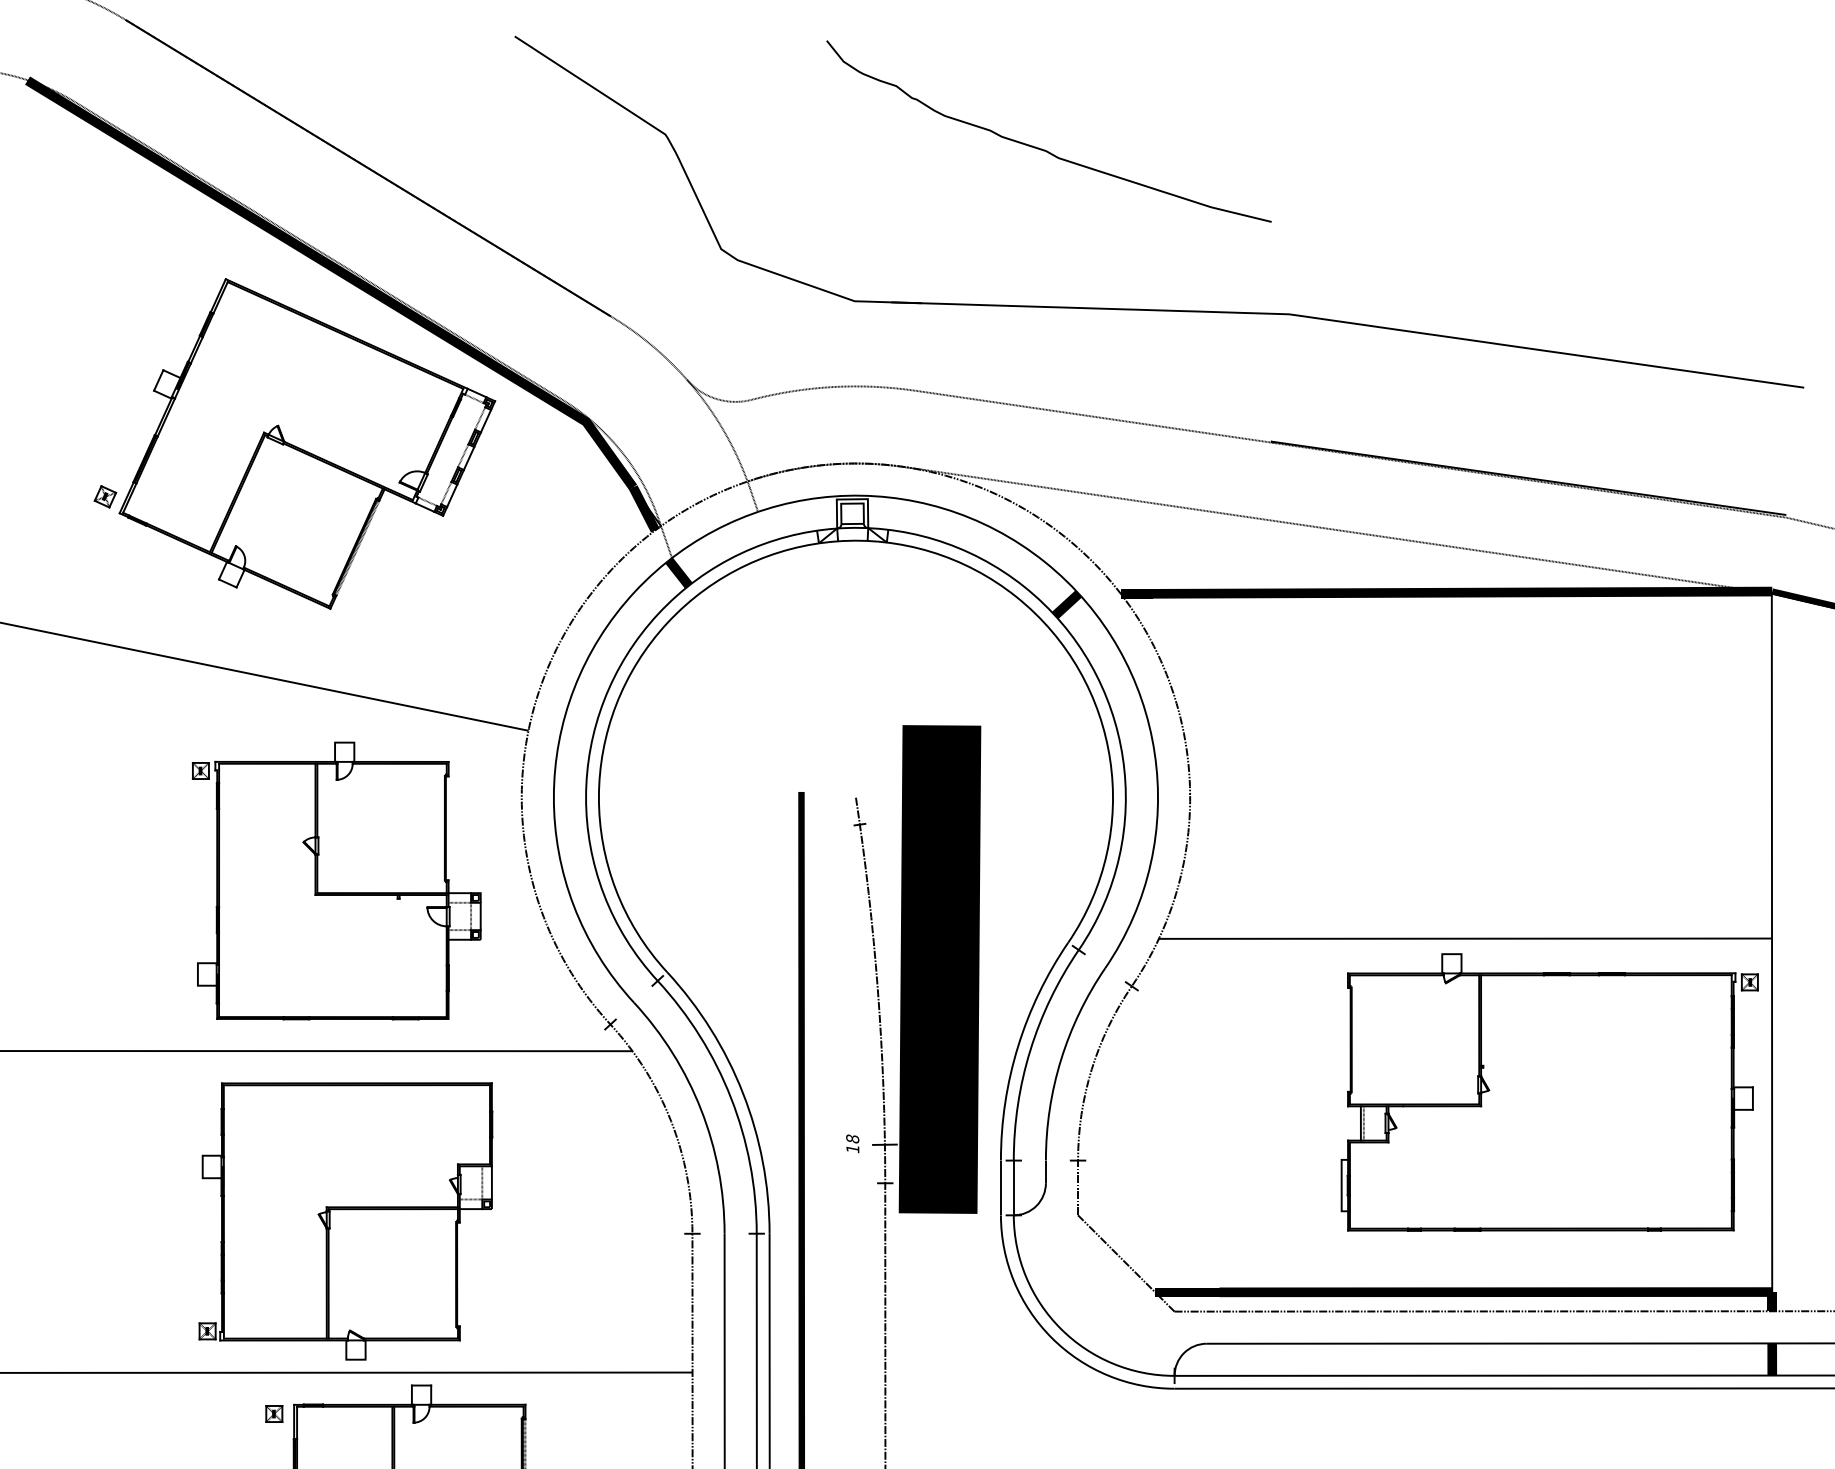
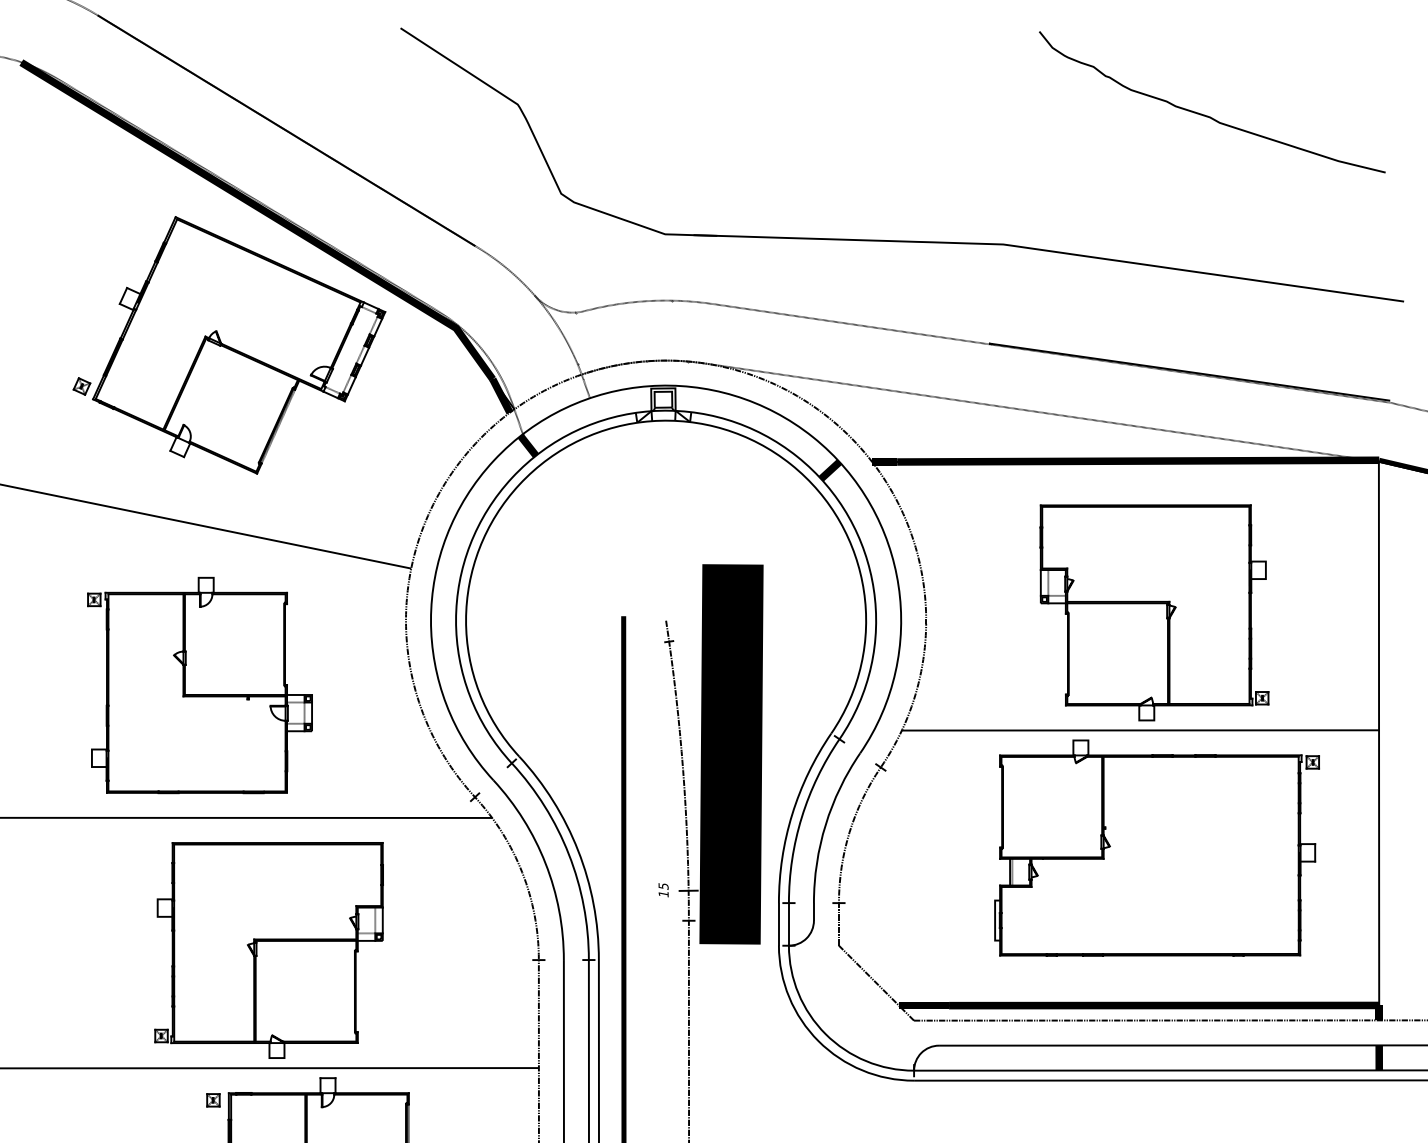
curve: (1042, 148) -> (1207, 115), moved
part: (1483, 787) -> (1154, 612), added
part: (336, 880) -> (199, 685), moved
part: (1549, 1091) -> (1156, 847), moved
text: (852, 1137) -> (663, 885), 18 -> 15

